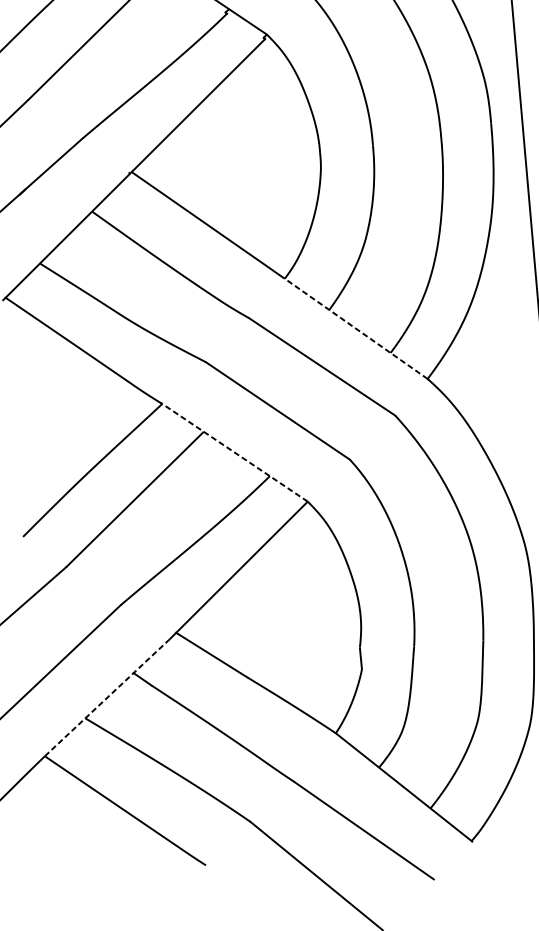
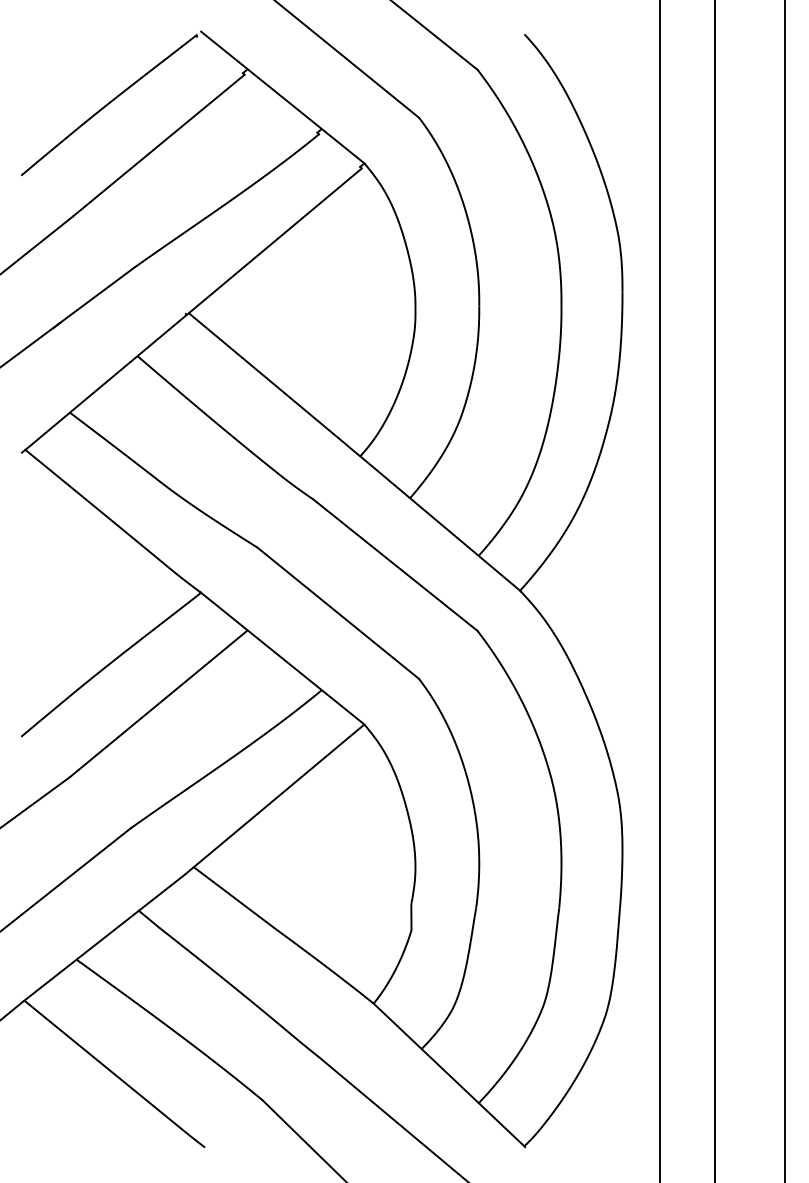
line: (355, 328) -> (439, 523), dashed -> solid
line: (234, 452) -> (282, 658), dashed -> solid
line: (107, 697) -> (105, 937), dashed -> solid

